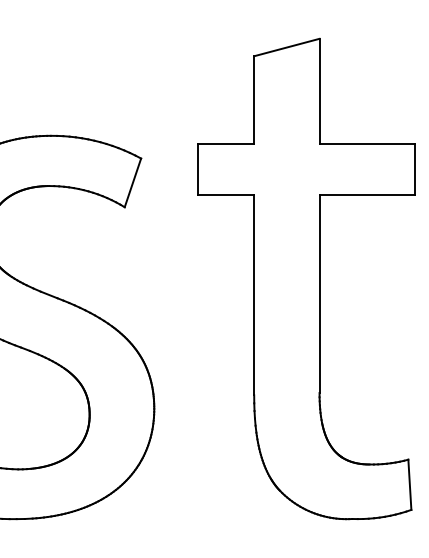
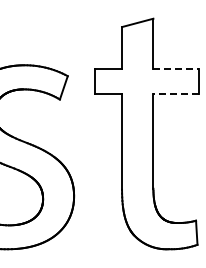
line: (367, 144) -> (176, 69), solid -> dashed
line: (367, 194) -> (176, 93), solid -> dashed

